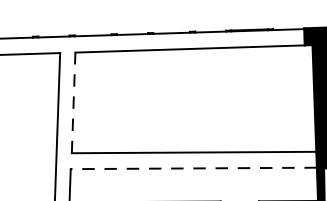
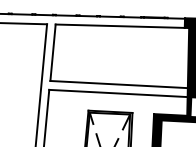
line: (74, 102) -> (53, 52), dashed -> solid
line: (192, 168) -> (117, 93), dashed -> solid

